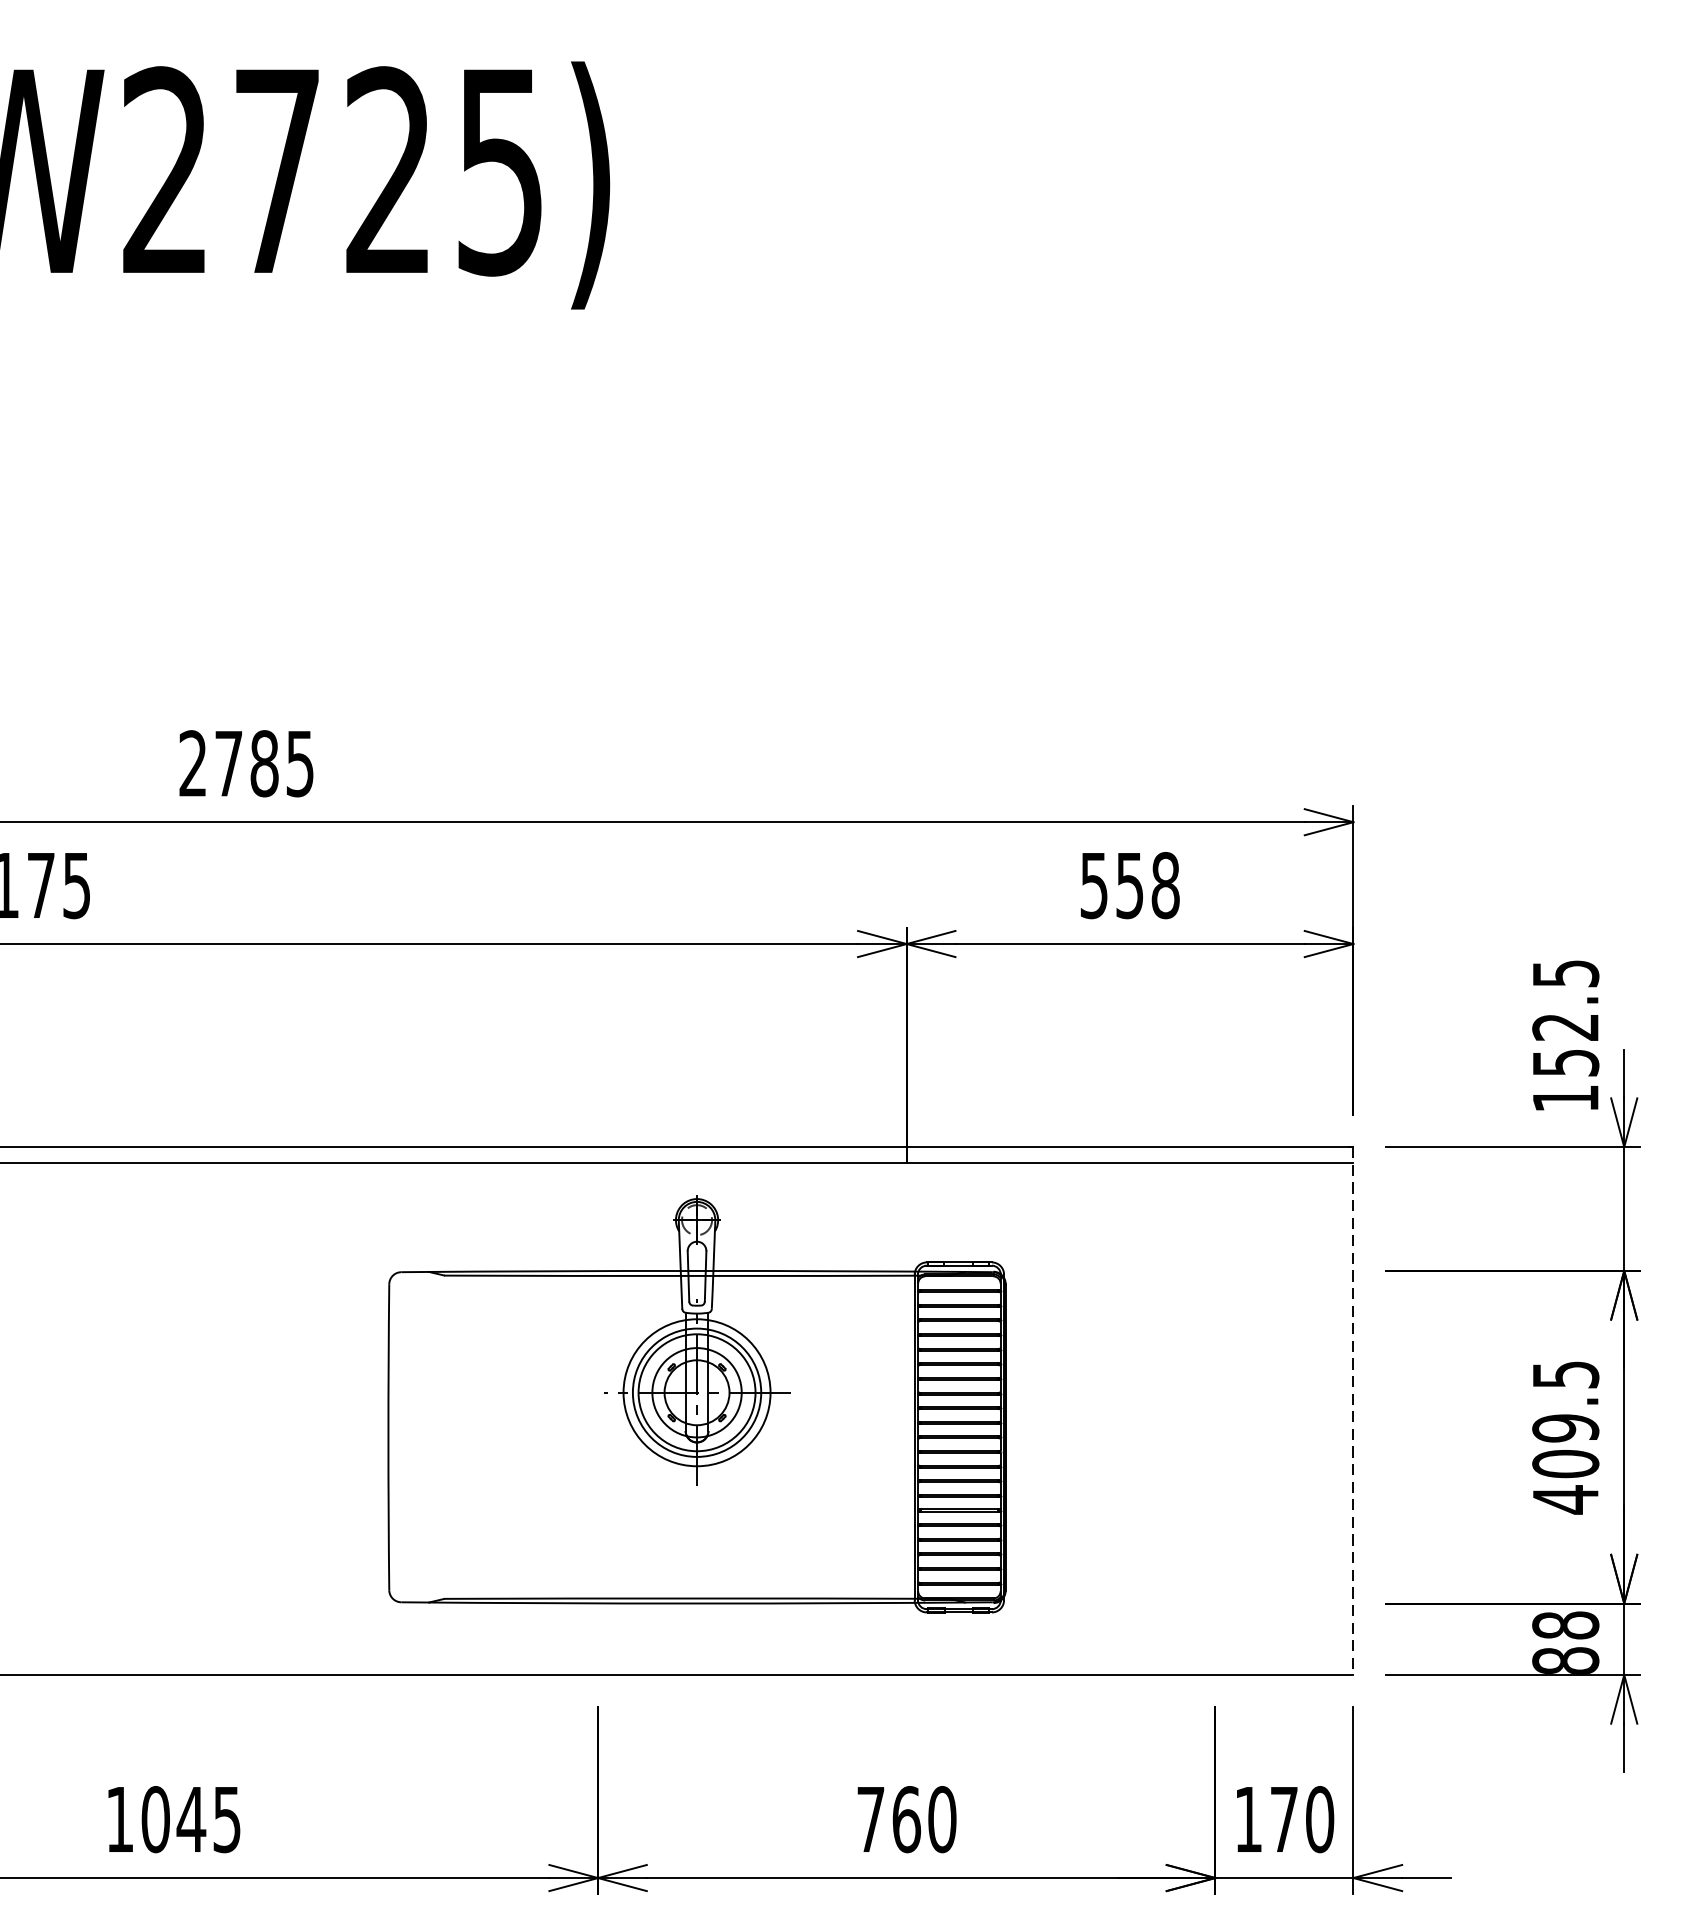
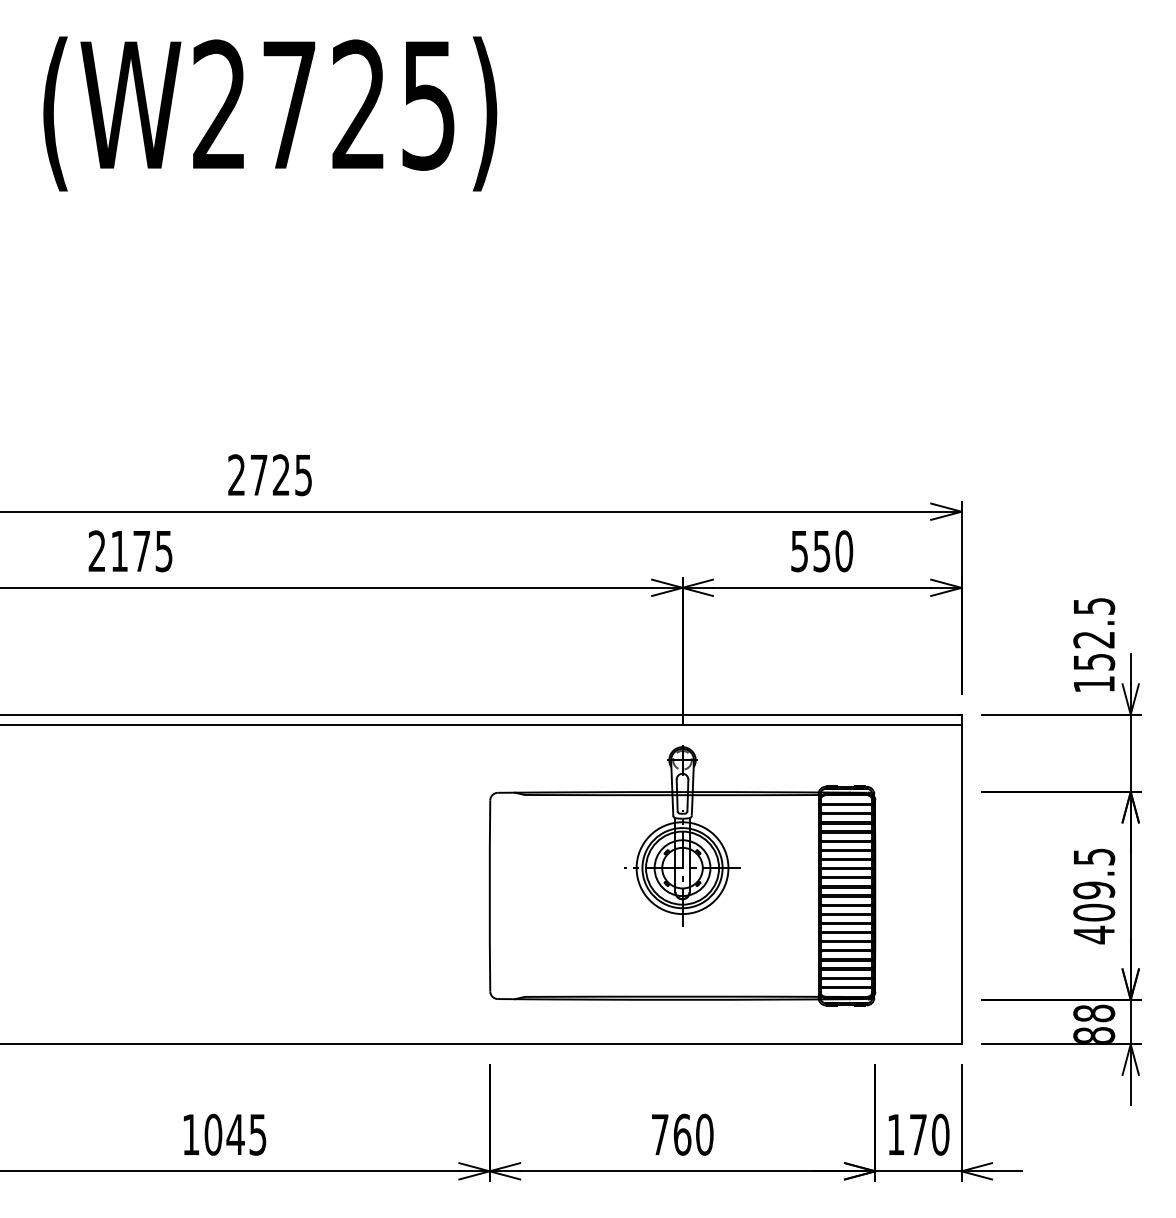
text: (264, 764) -> (281, 475), 2785 -> 2725
text: (1166, 885) -> (844, 551), 558 -> 550
part: (696, 1404) -> (682, 875), moved
line: (1353, 1410) -> (961, 879), dashed -> solid

